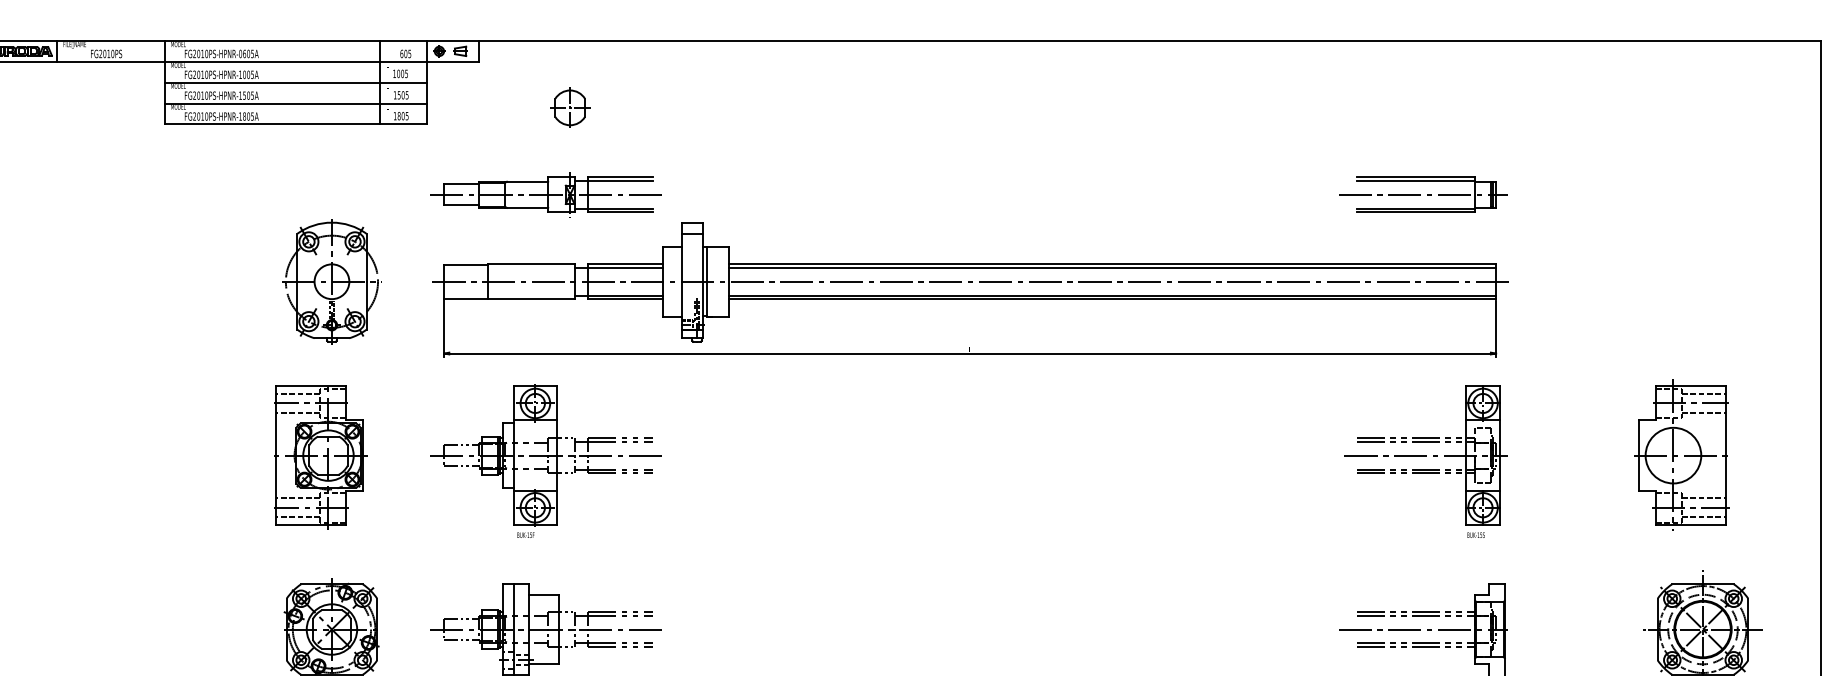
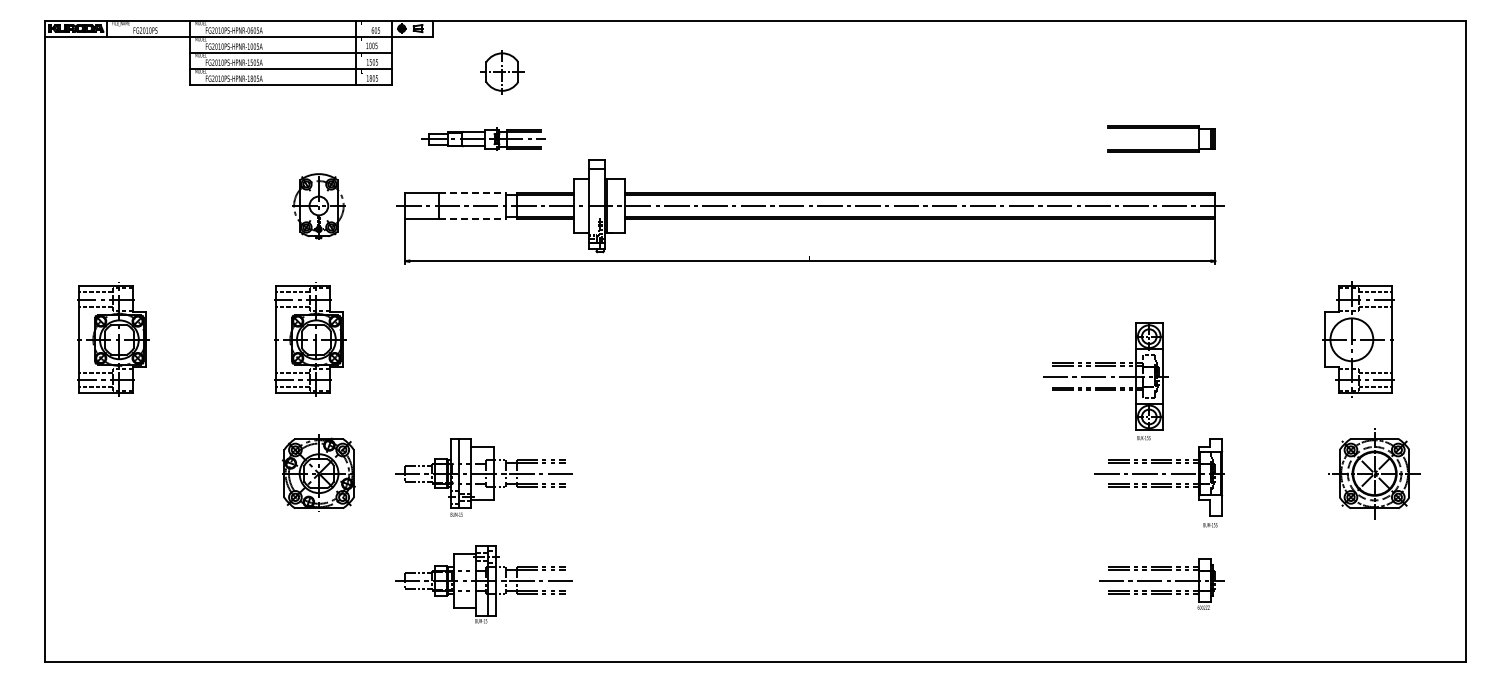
part: (570, 107) -> (502, 71), size x1.4
part: (545, 195) -> (483, 139), size x0.7
line: (1423, 195) -> (1159, 139), removed
line: (531, 264) -> (472, 192), solid -> dashed
part: (331, 281) -> (318, 205), size x0.7
line: (531, 299) -> (472, 219), solid -> dashed
part: (64, 455) -> (113, 339), added
part: (545, 461) -> (483, 344), removed
part: (1426, 461) -> (1105, 381), moved

